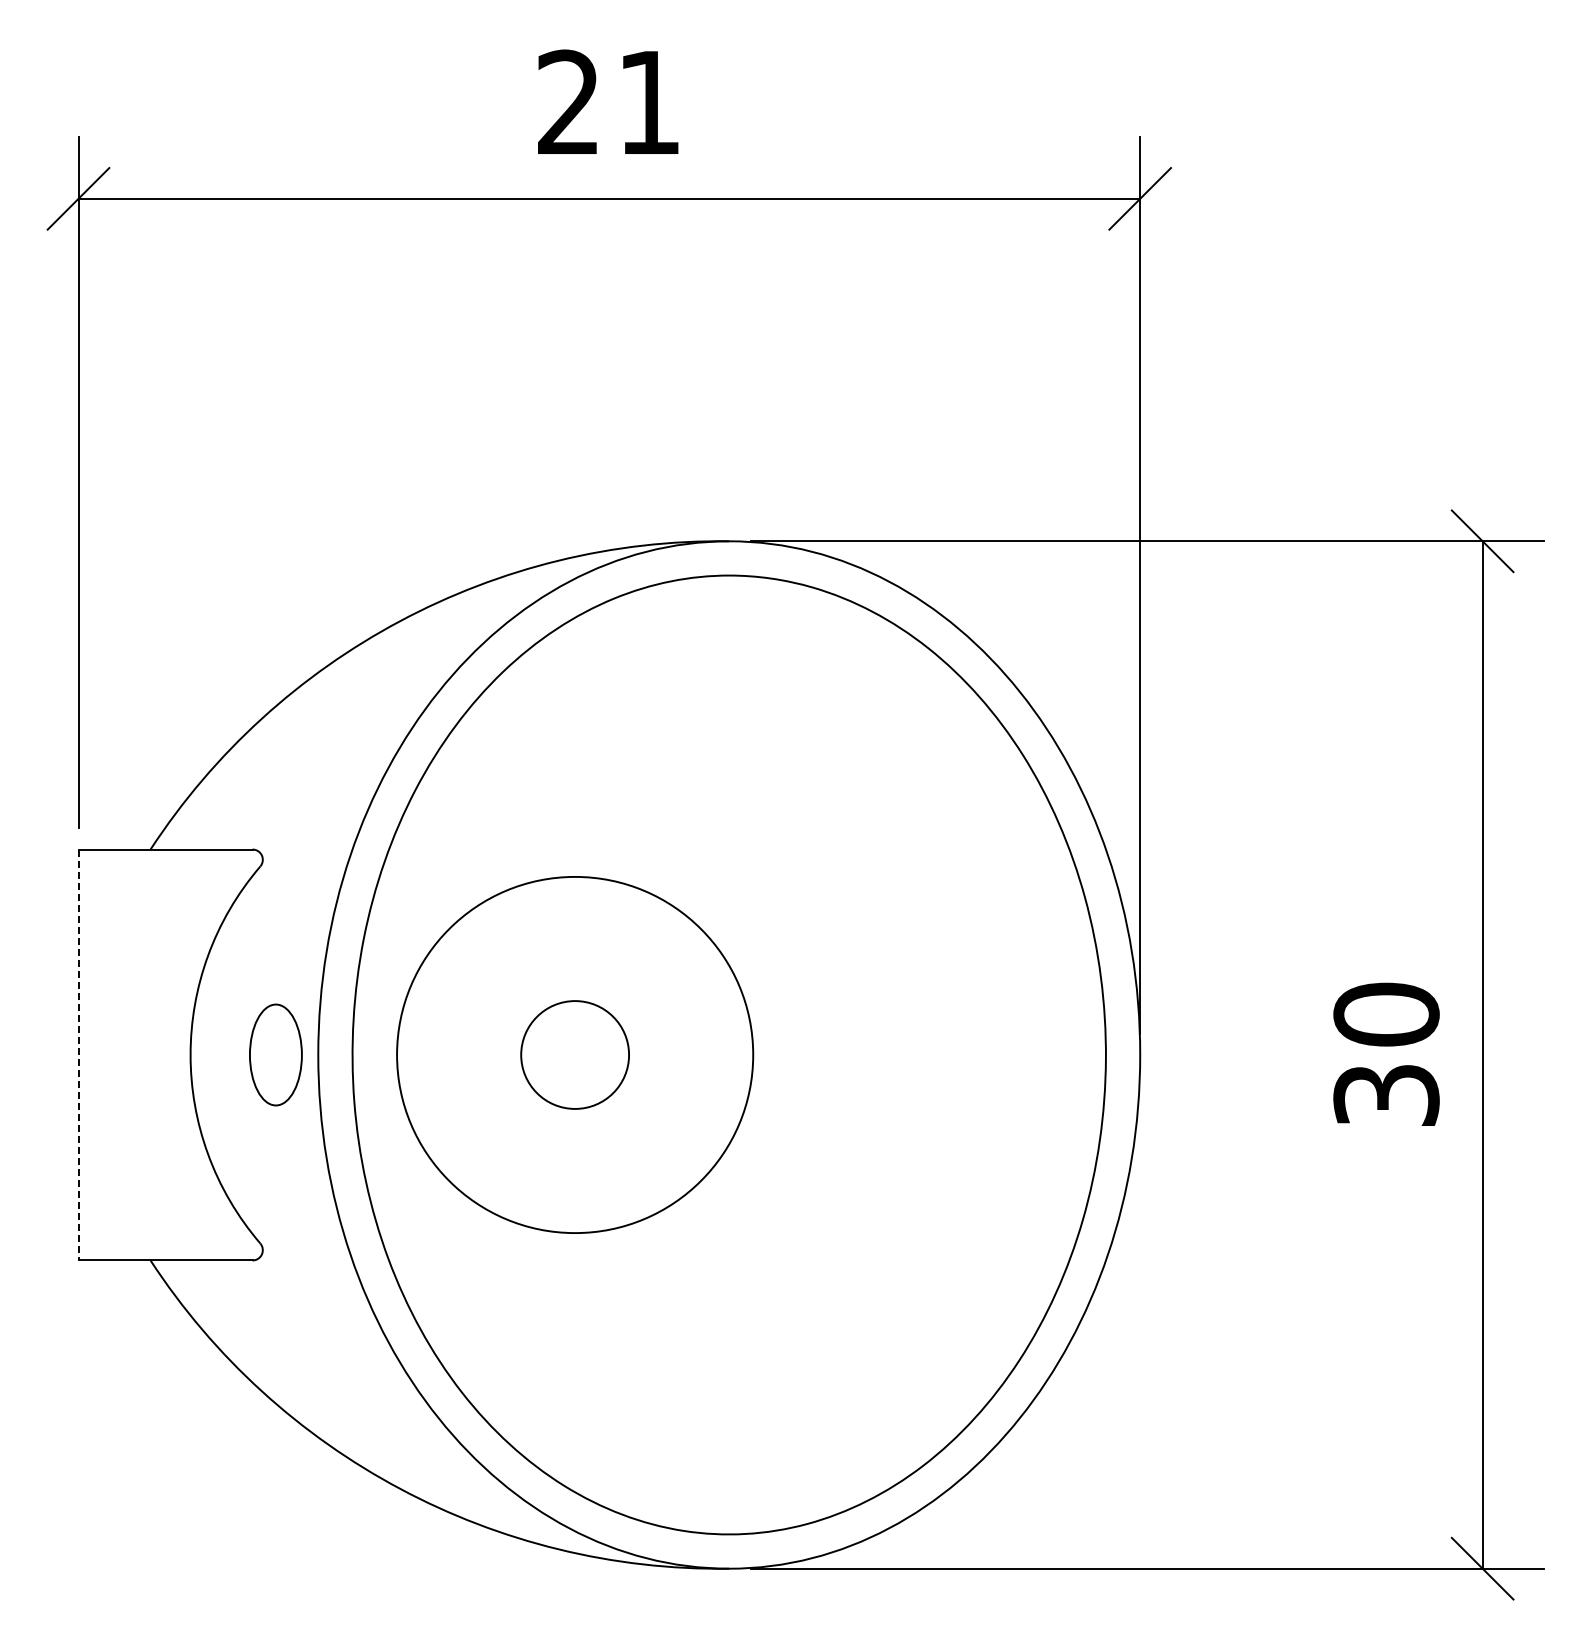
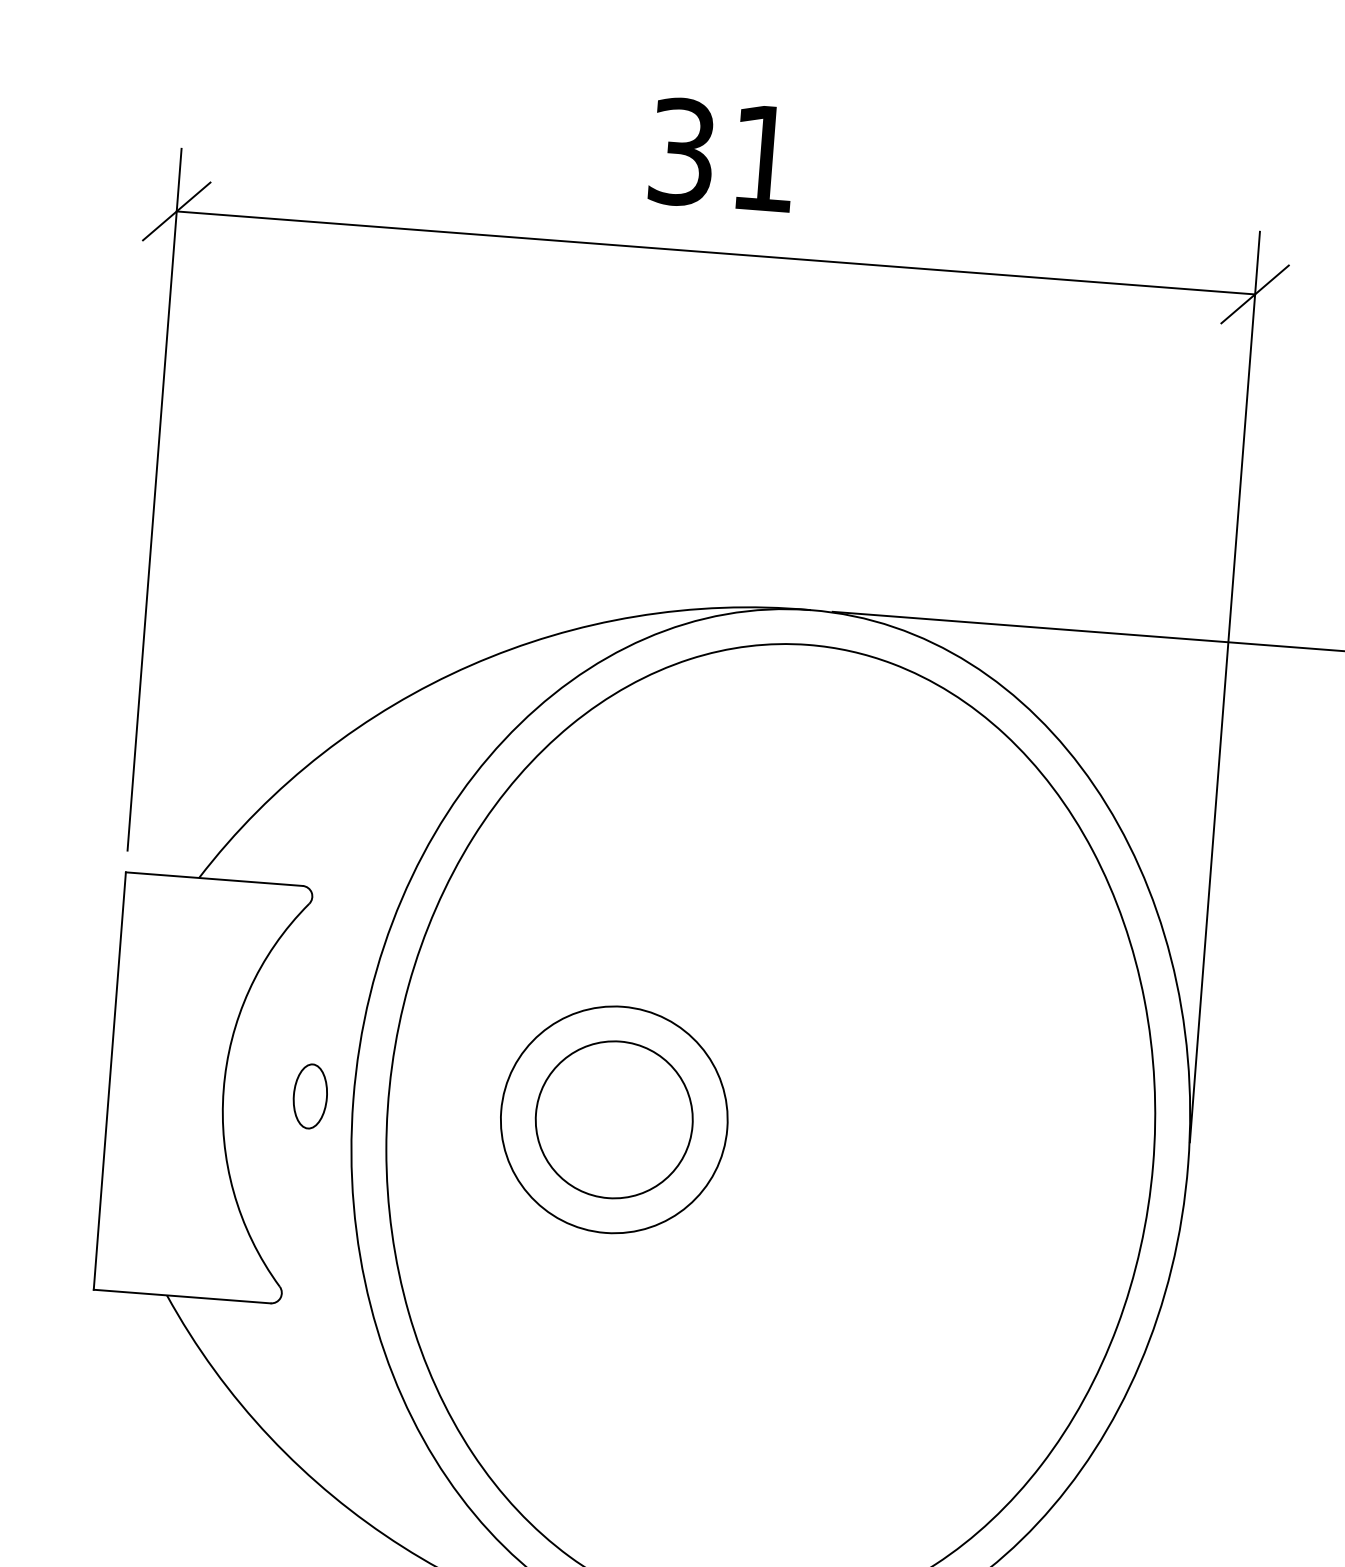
text: (568, 102) -> (681, 151), 21 -> 31
part: (275, 1054) -> (309, 1095), size x0.62
circle: (574, 1054) -> (613, 1119), size x0.62
circle: (575, 1054) -> (614, 1119), size x1.43
line: (78, 1055) -> (109, 1081), dashed -> solid

